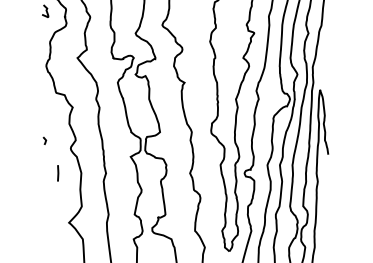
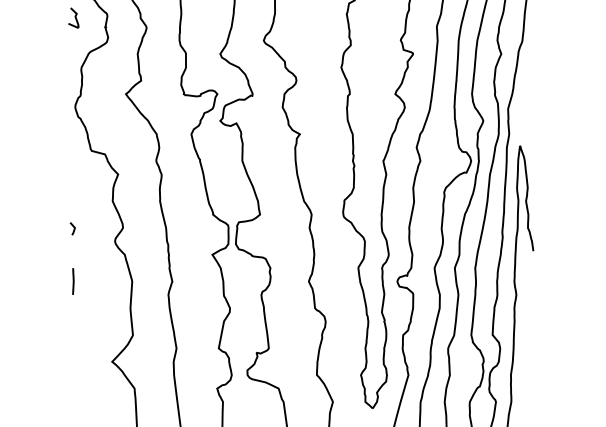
line: (58, 173) -> (73, 281), moved

